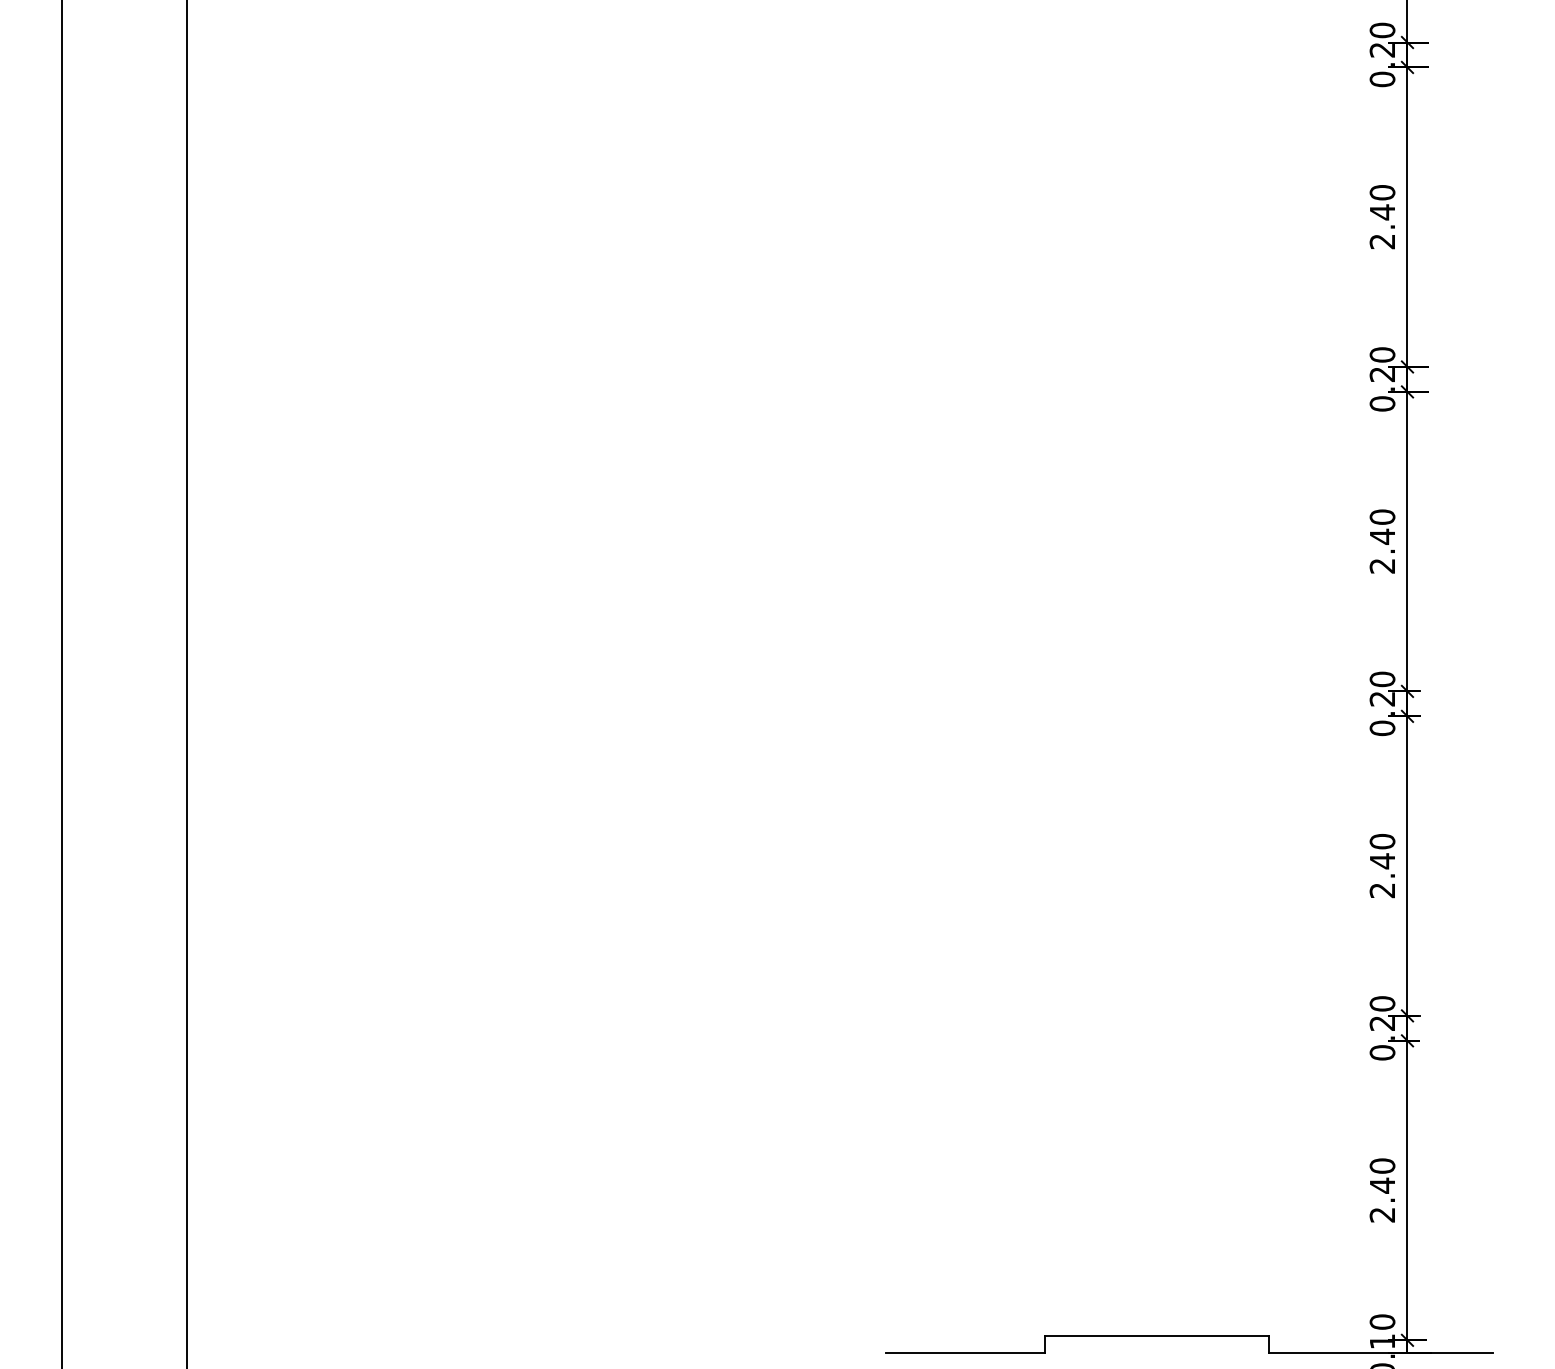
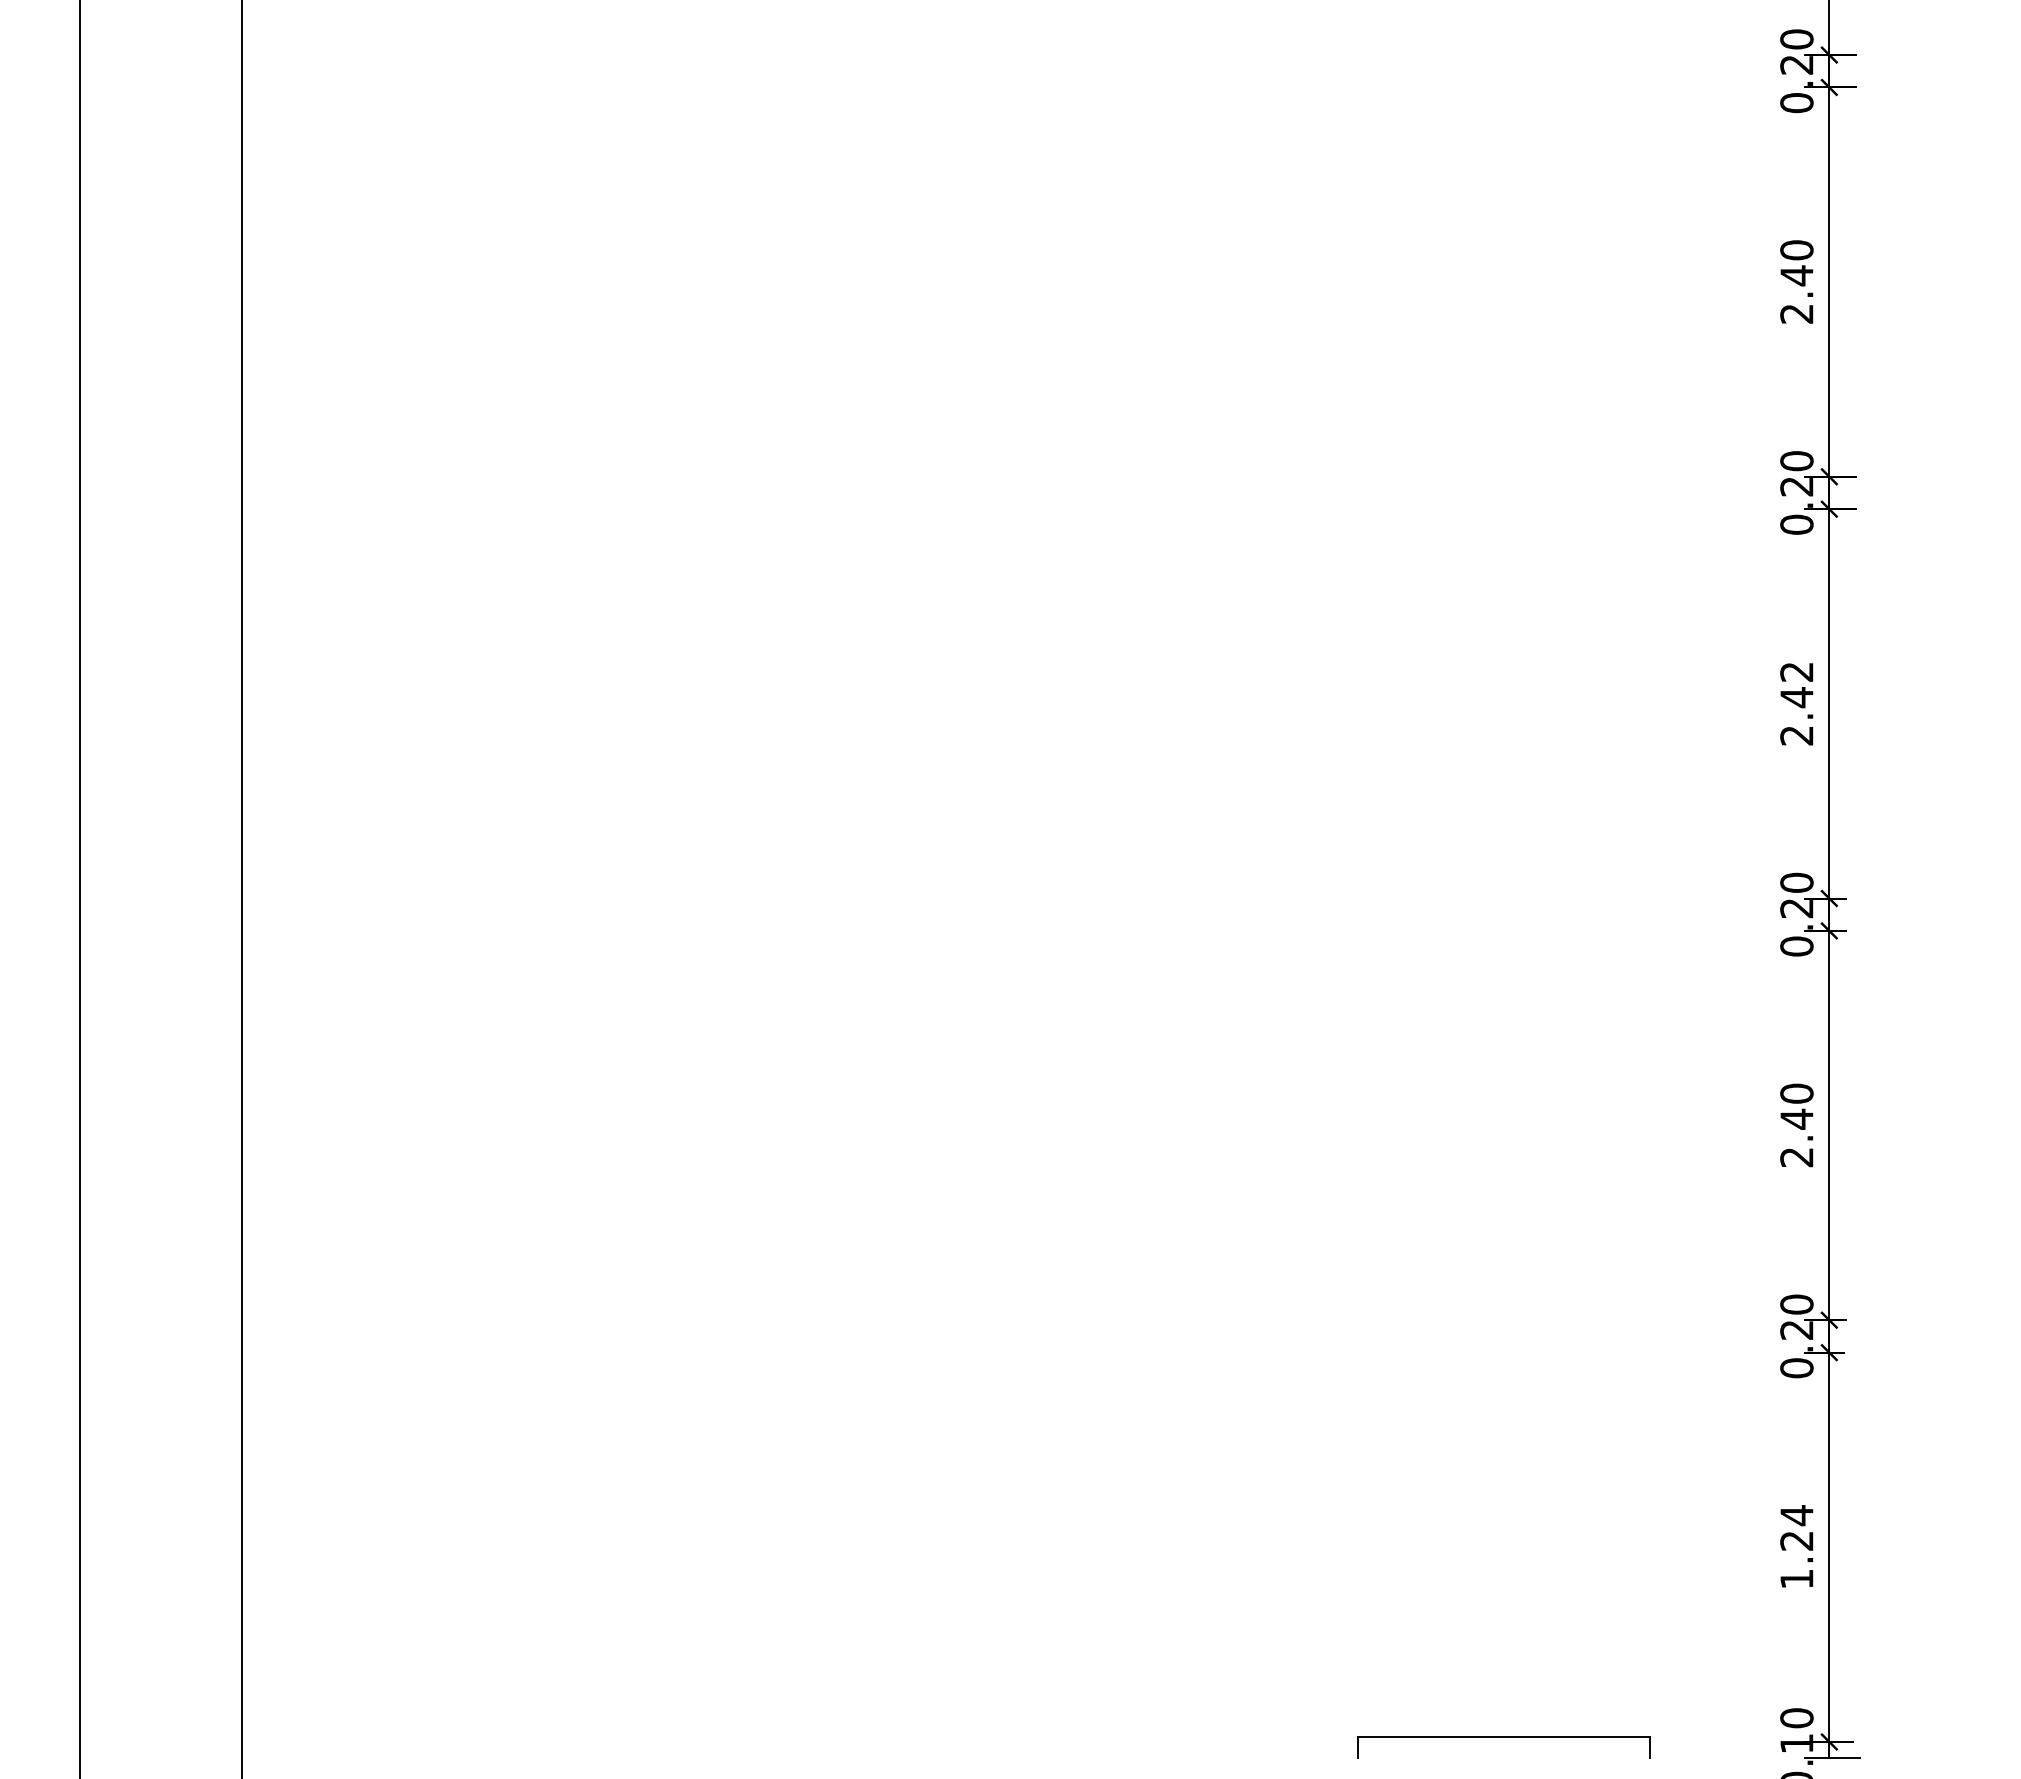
text: (1382, 516) -> (1796, 671), 2.40 -> 2.42
text: (1382, 1190) -> (1796, 1547), 2.40 -> 1.24
line: (964, 1352) -> (1253, 1757), removed
line: (1380, 1352) -> (1794, 1757), removed

